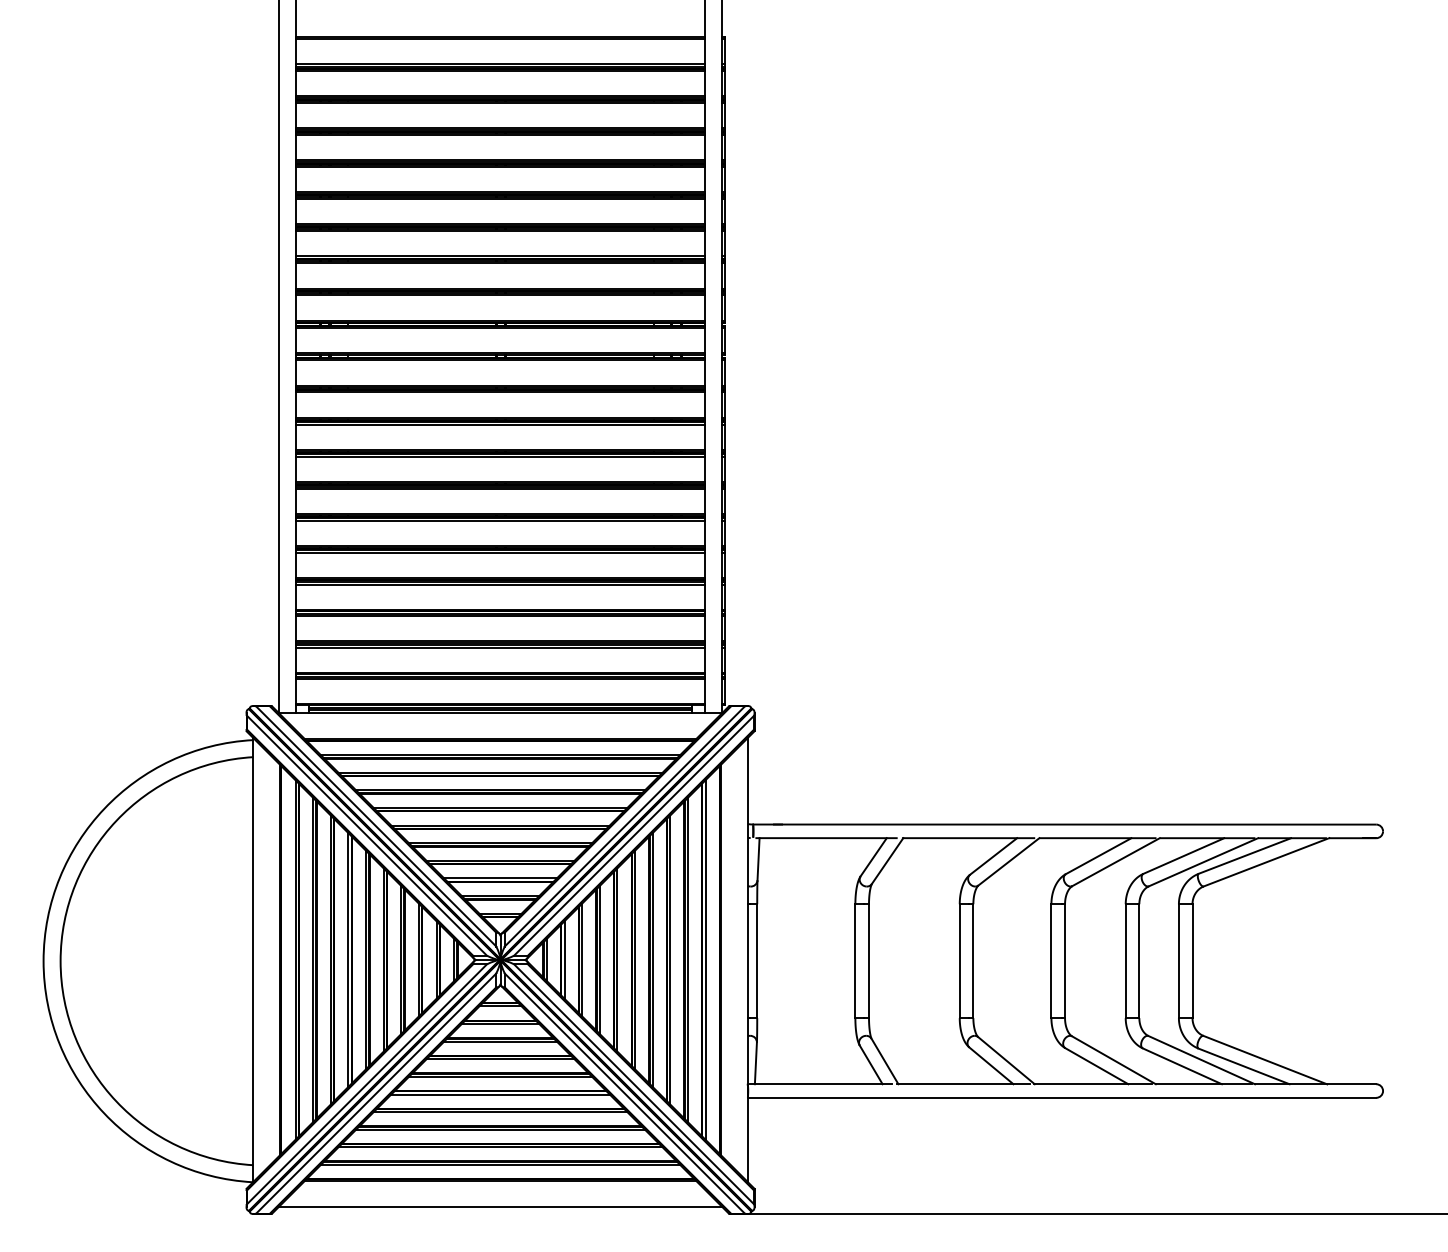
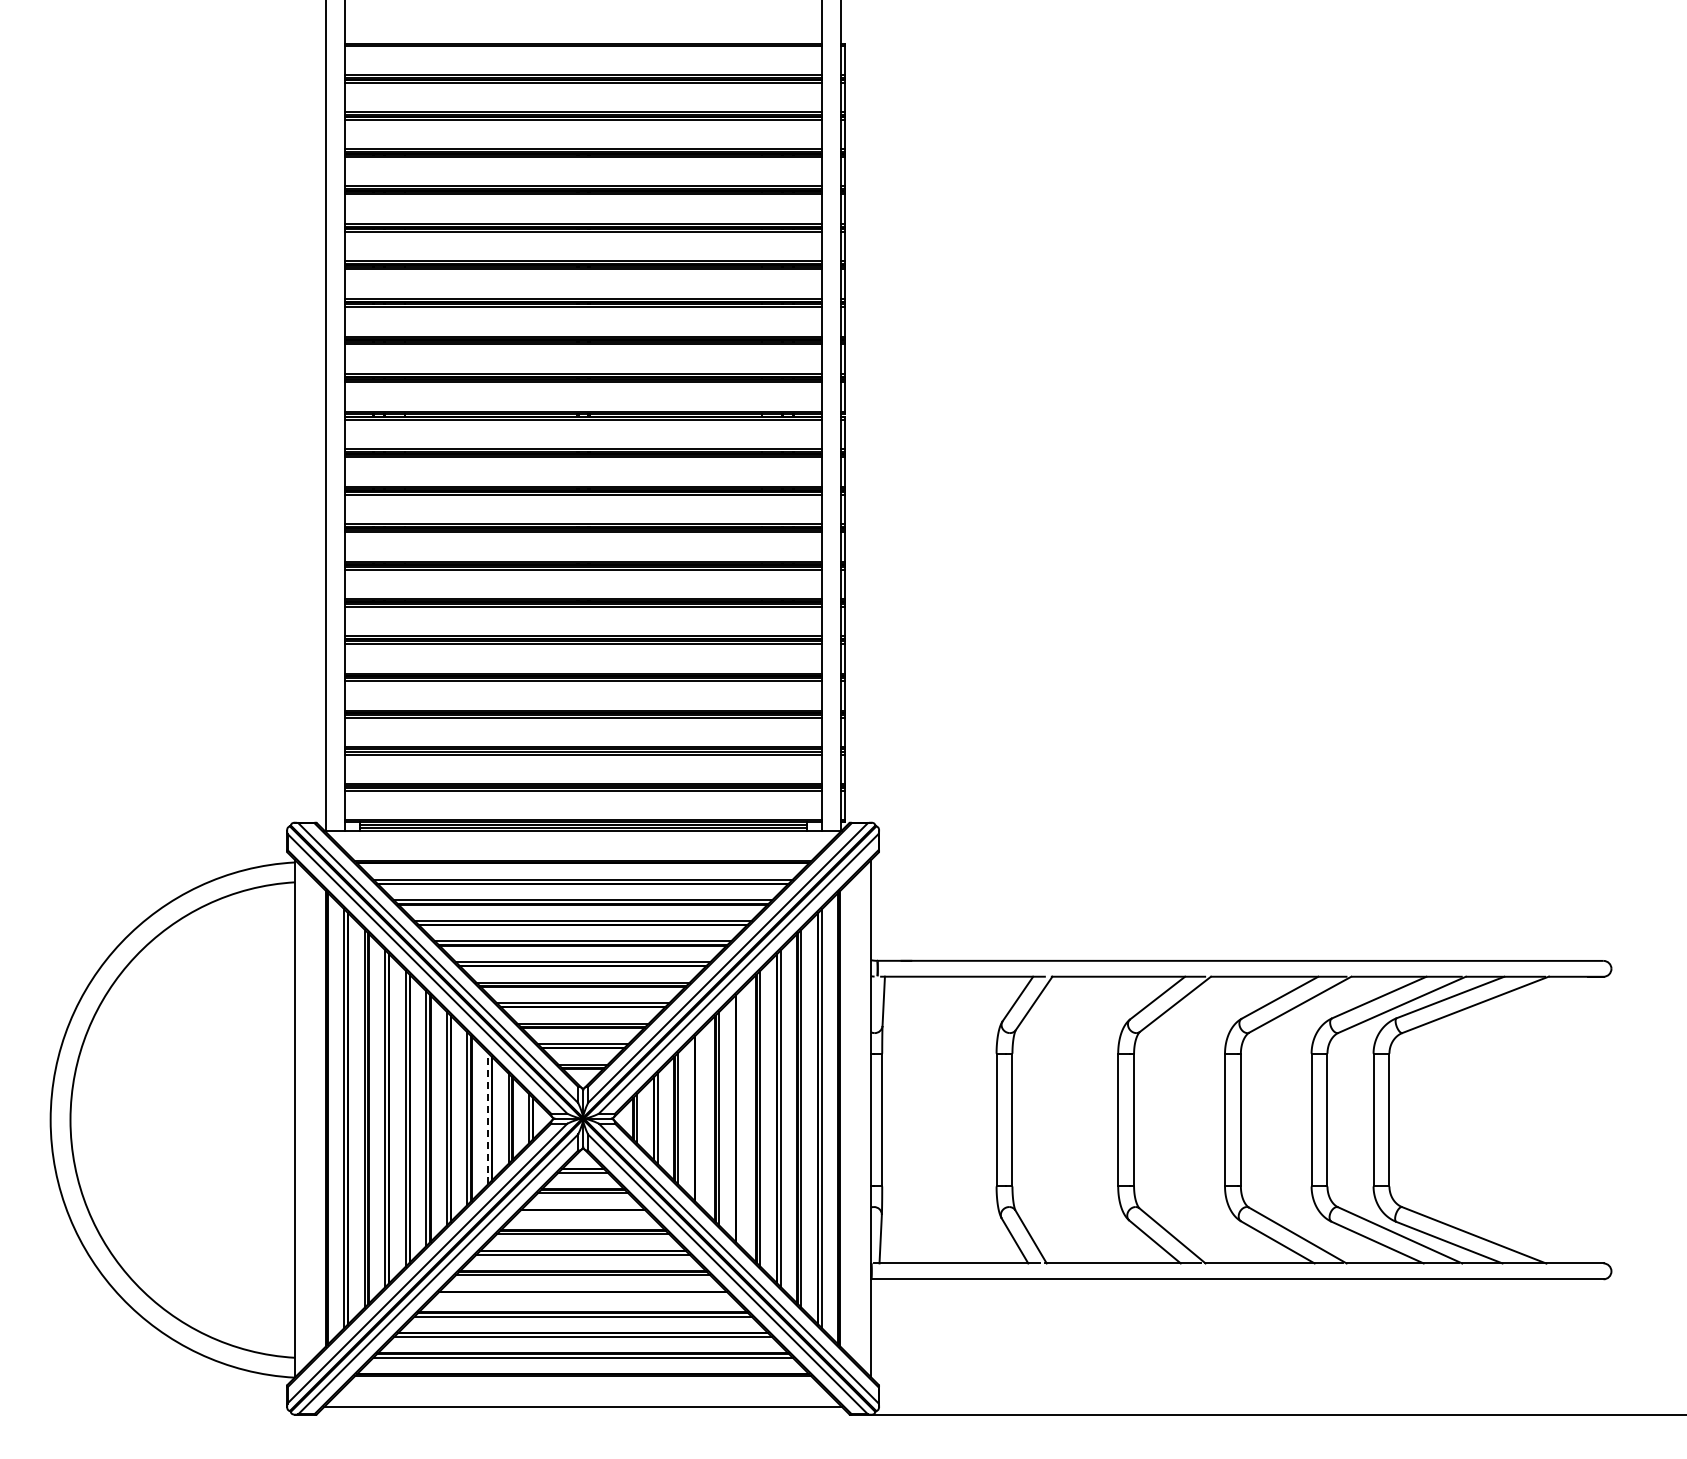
line: (418, 959) -> (487, 1118), solid -> dashed
line: (599, 959) -> (698, 1118), removed
line: (634, 959) -> (739, 1118), removed
line: (500, 1041) -> (582, 1213), removed
line: (500, 1111) -> (582, 1295), removed

